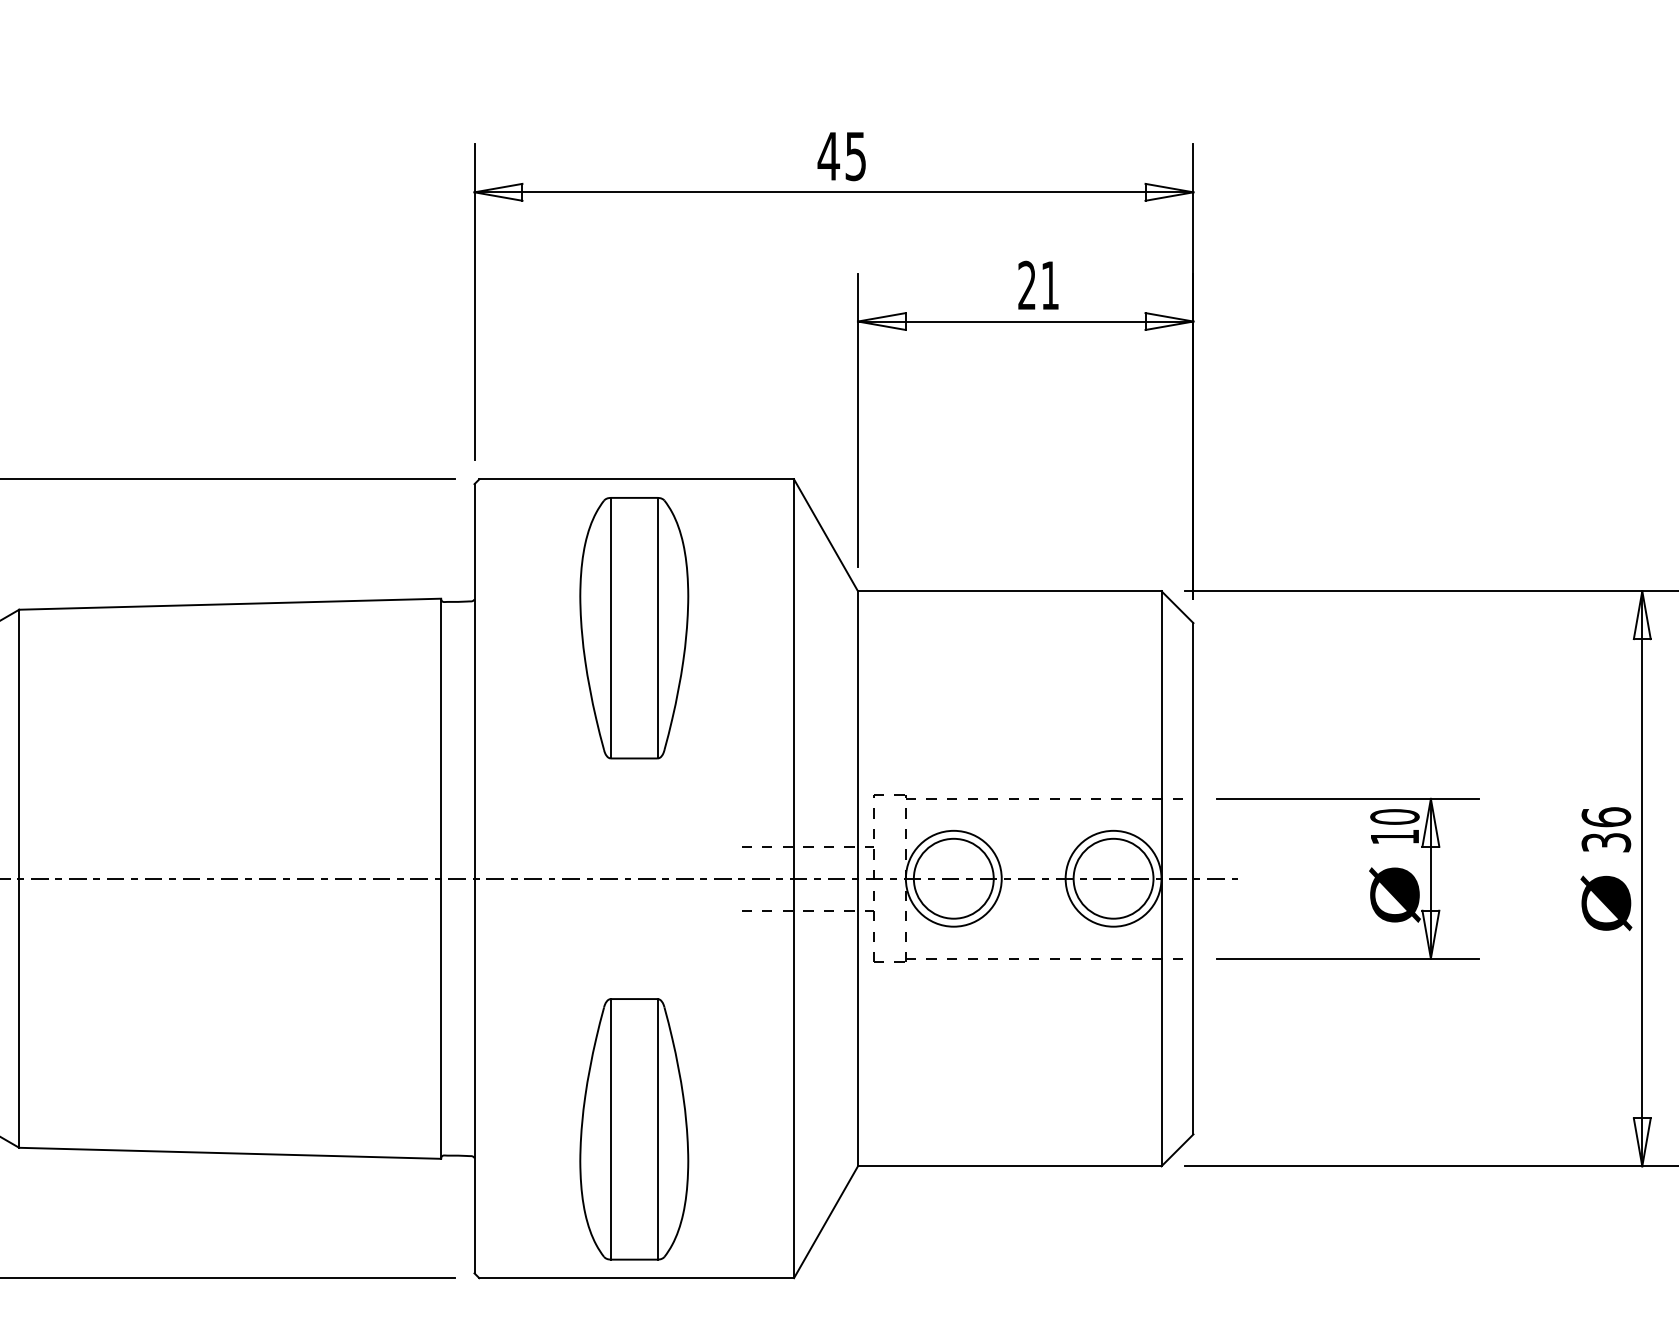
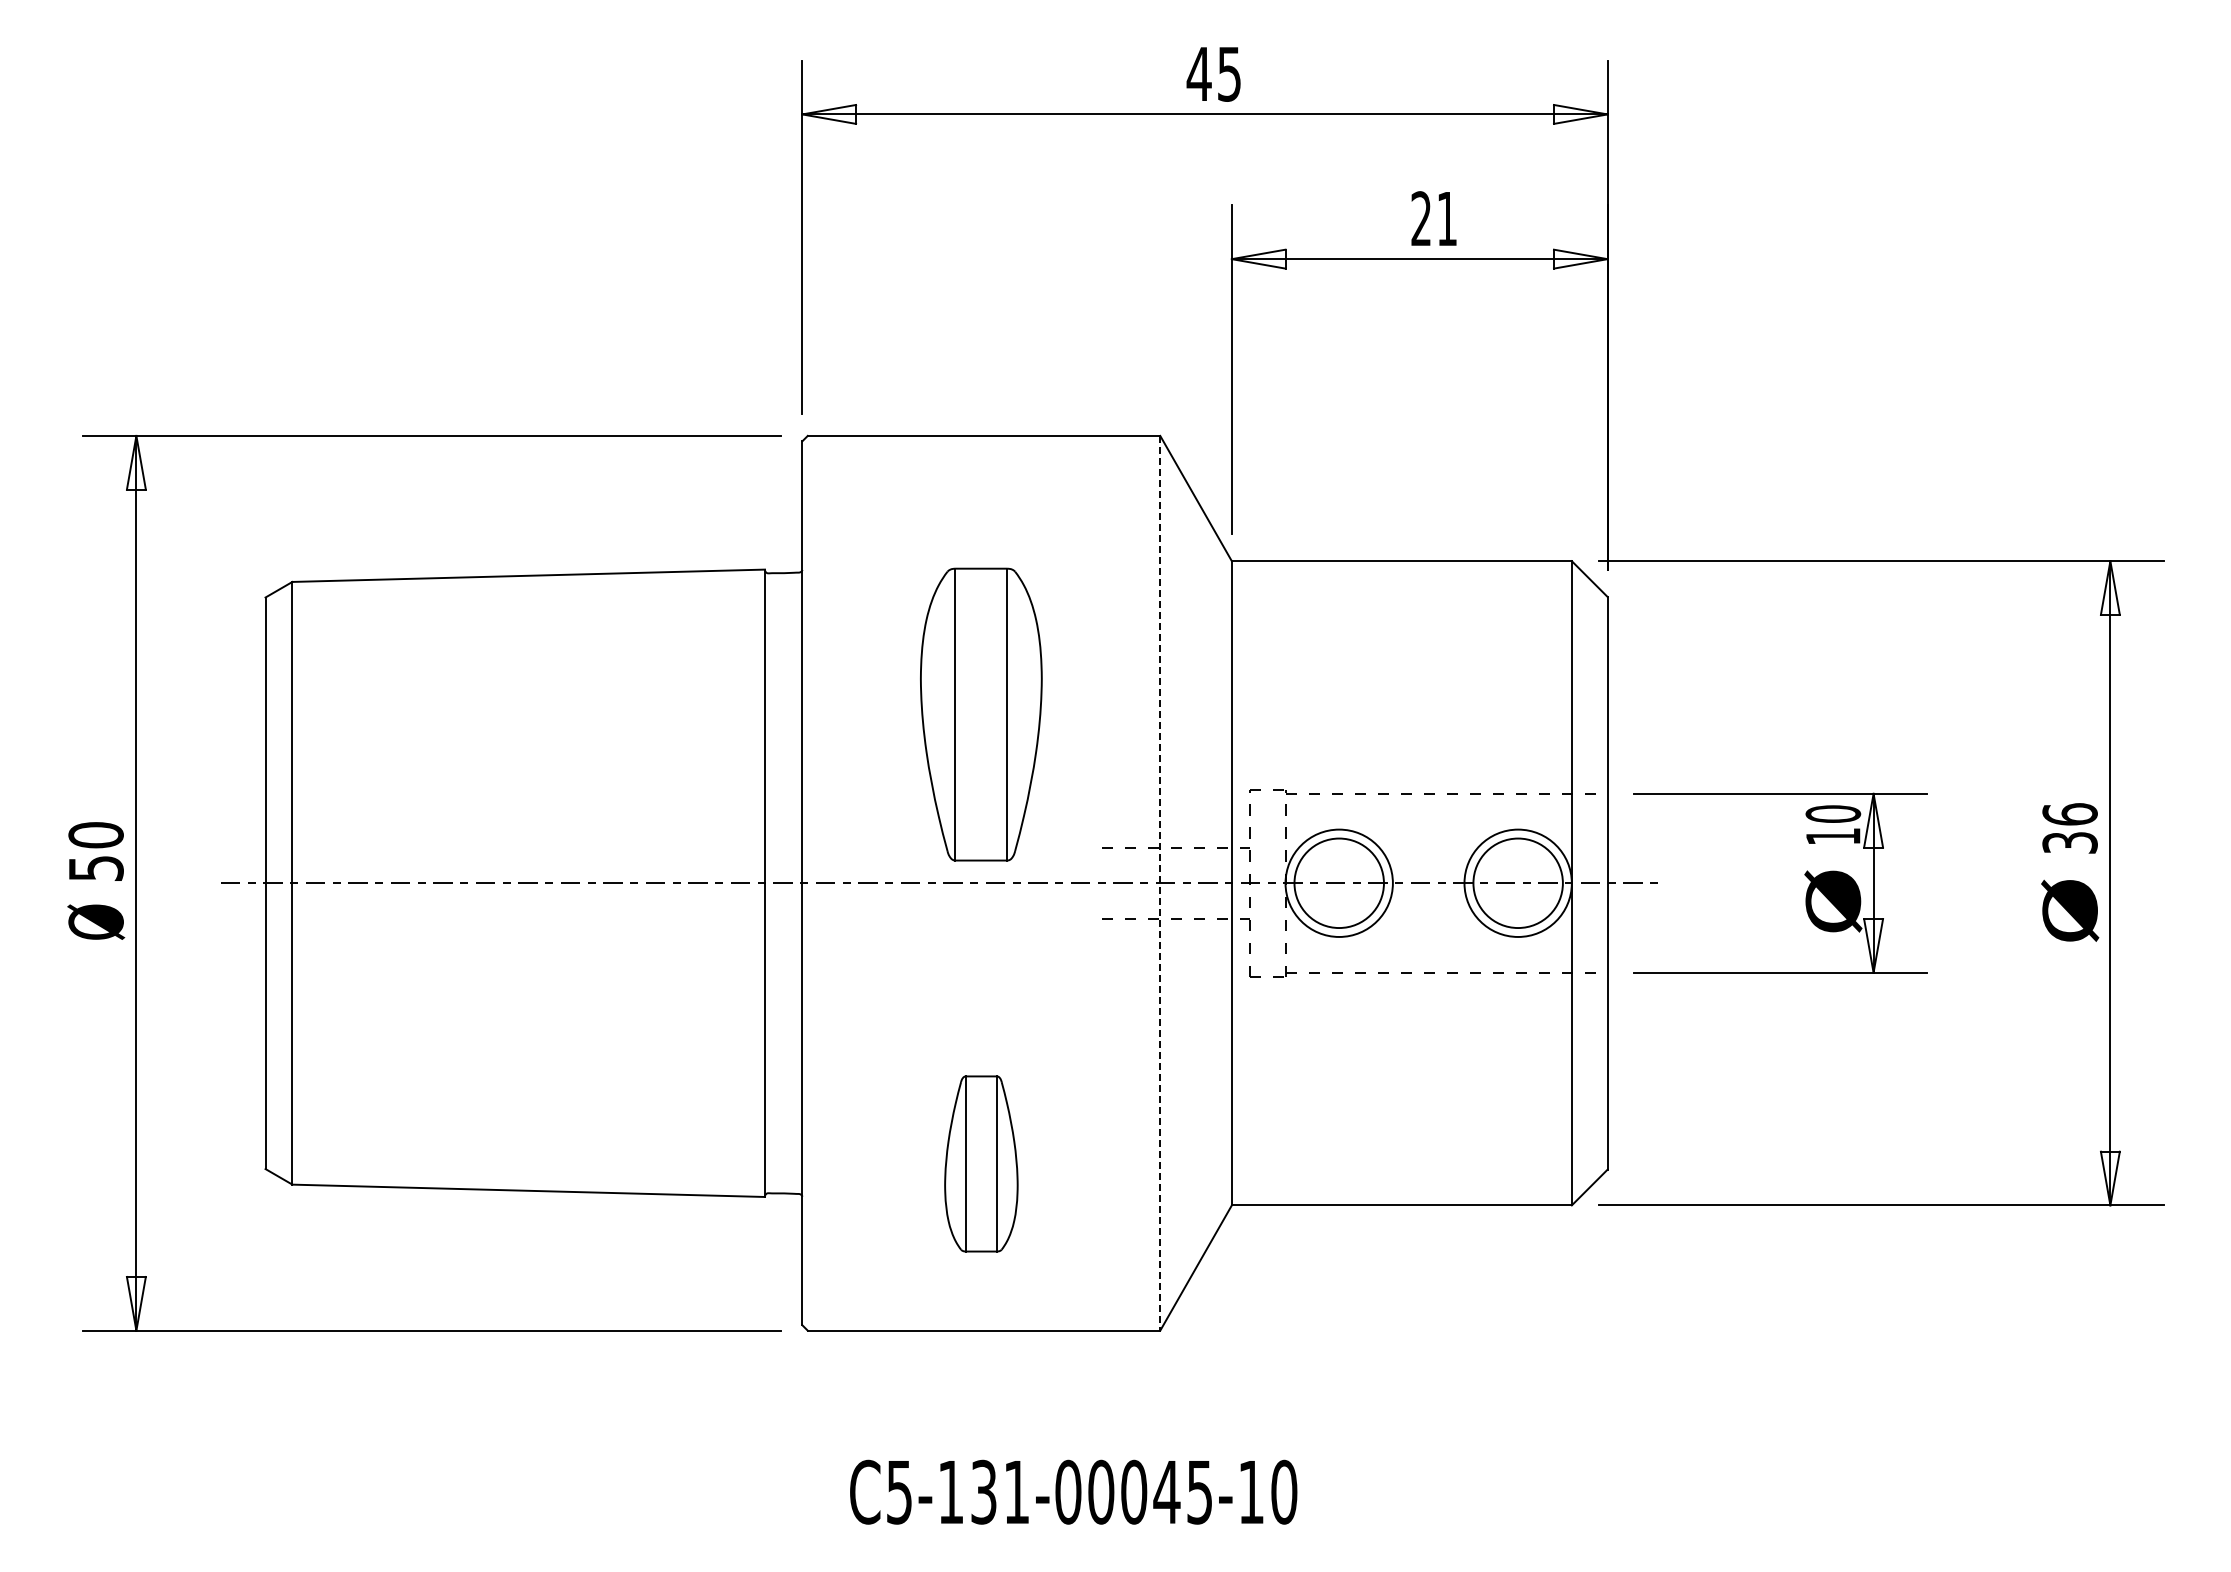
part: (634, 628) -> (981, 714), moved
line: (794, 878) -> (1160, 883), solid -> dashed
part: (634, 1128) -> (981, 1163), size x0.6

